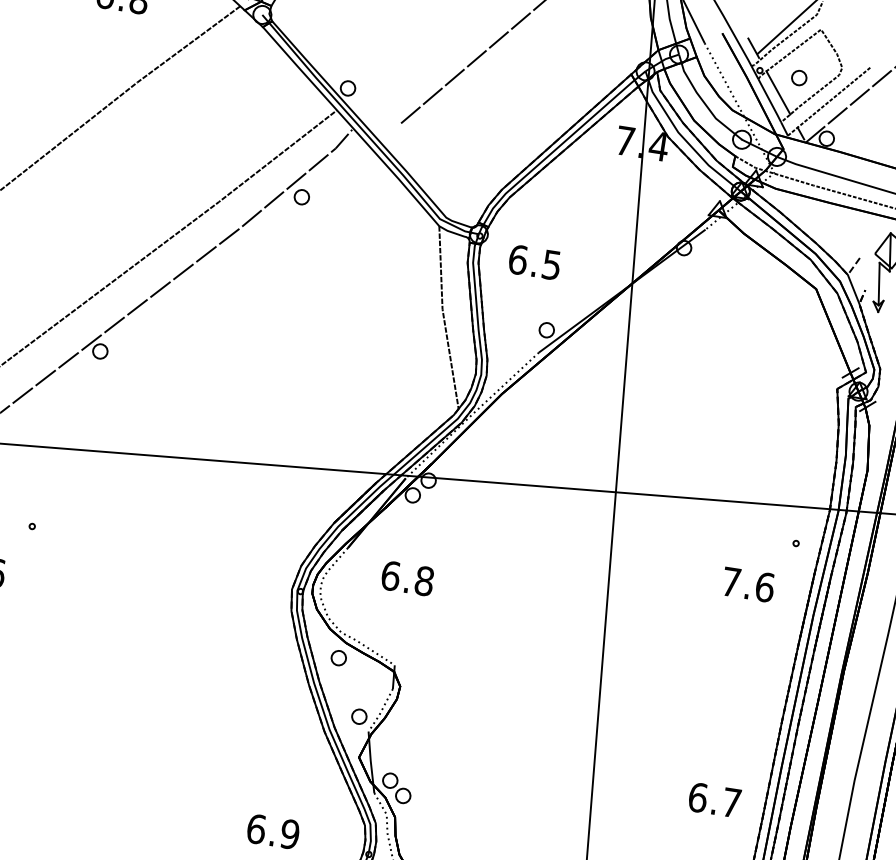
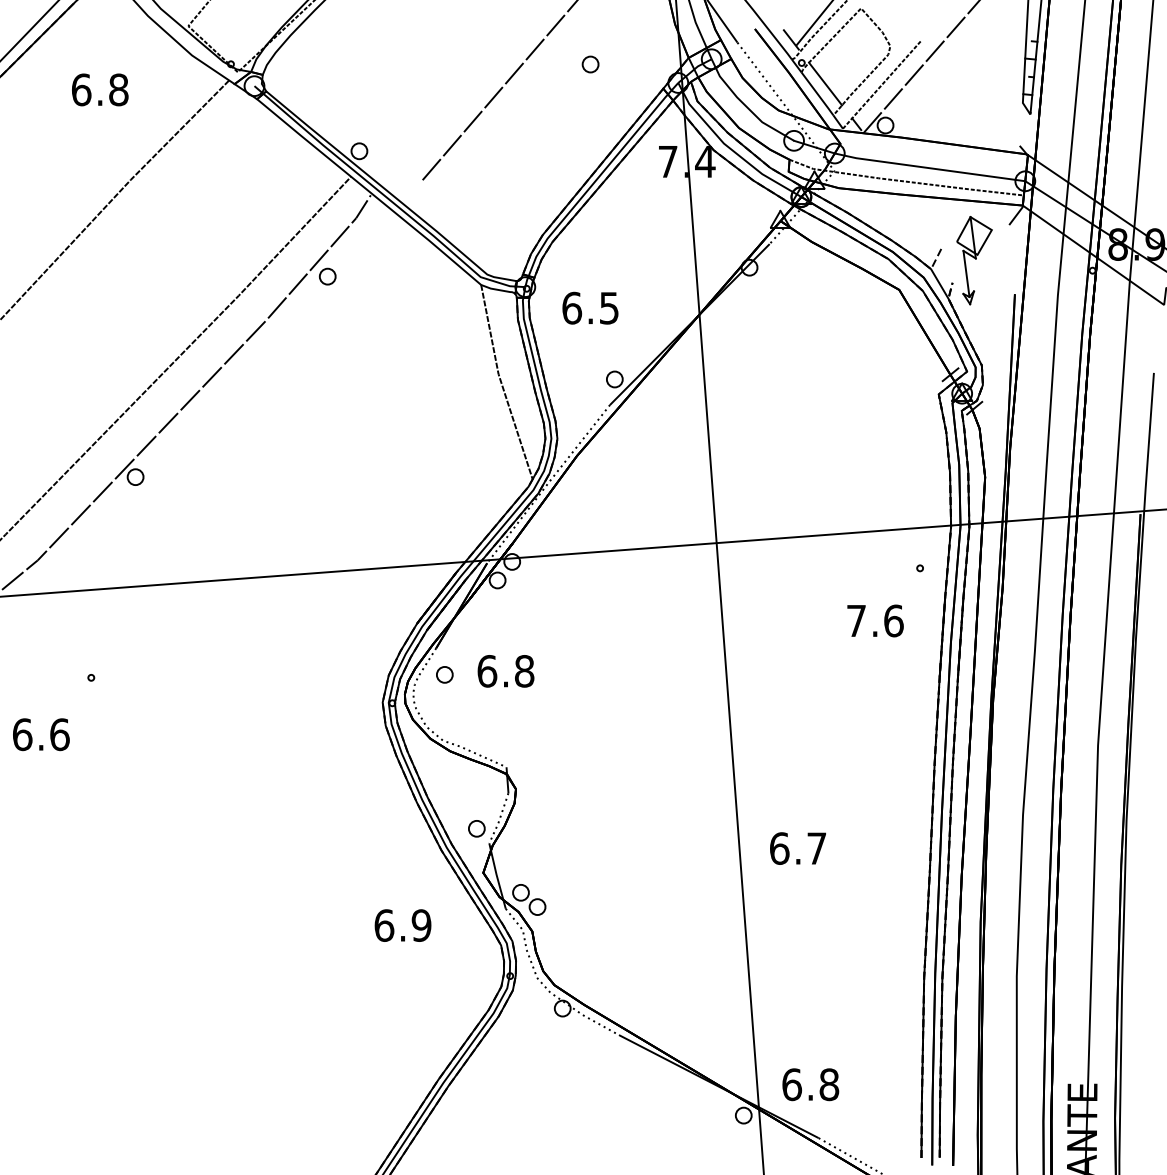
part: (799, 78) -> (590, 64), moved
part: (338, 657) -> (444, 674), moved
text: (714, 800) -> (797, 848), moved
text: (272, 831) -> (402, 925), moved

